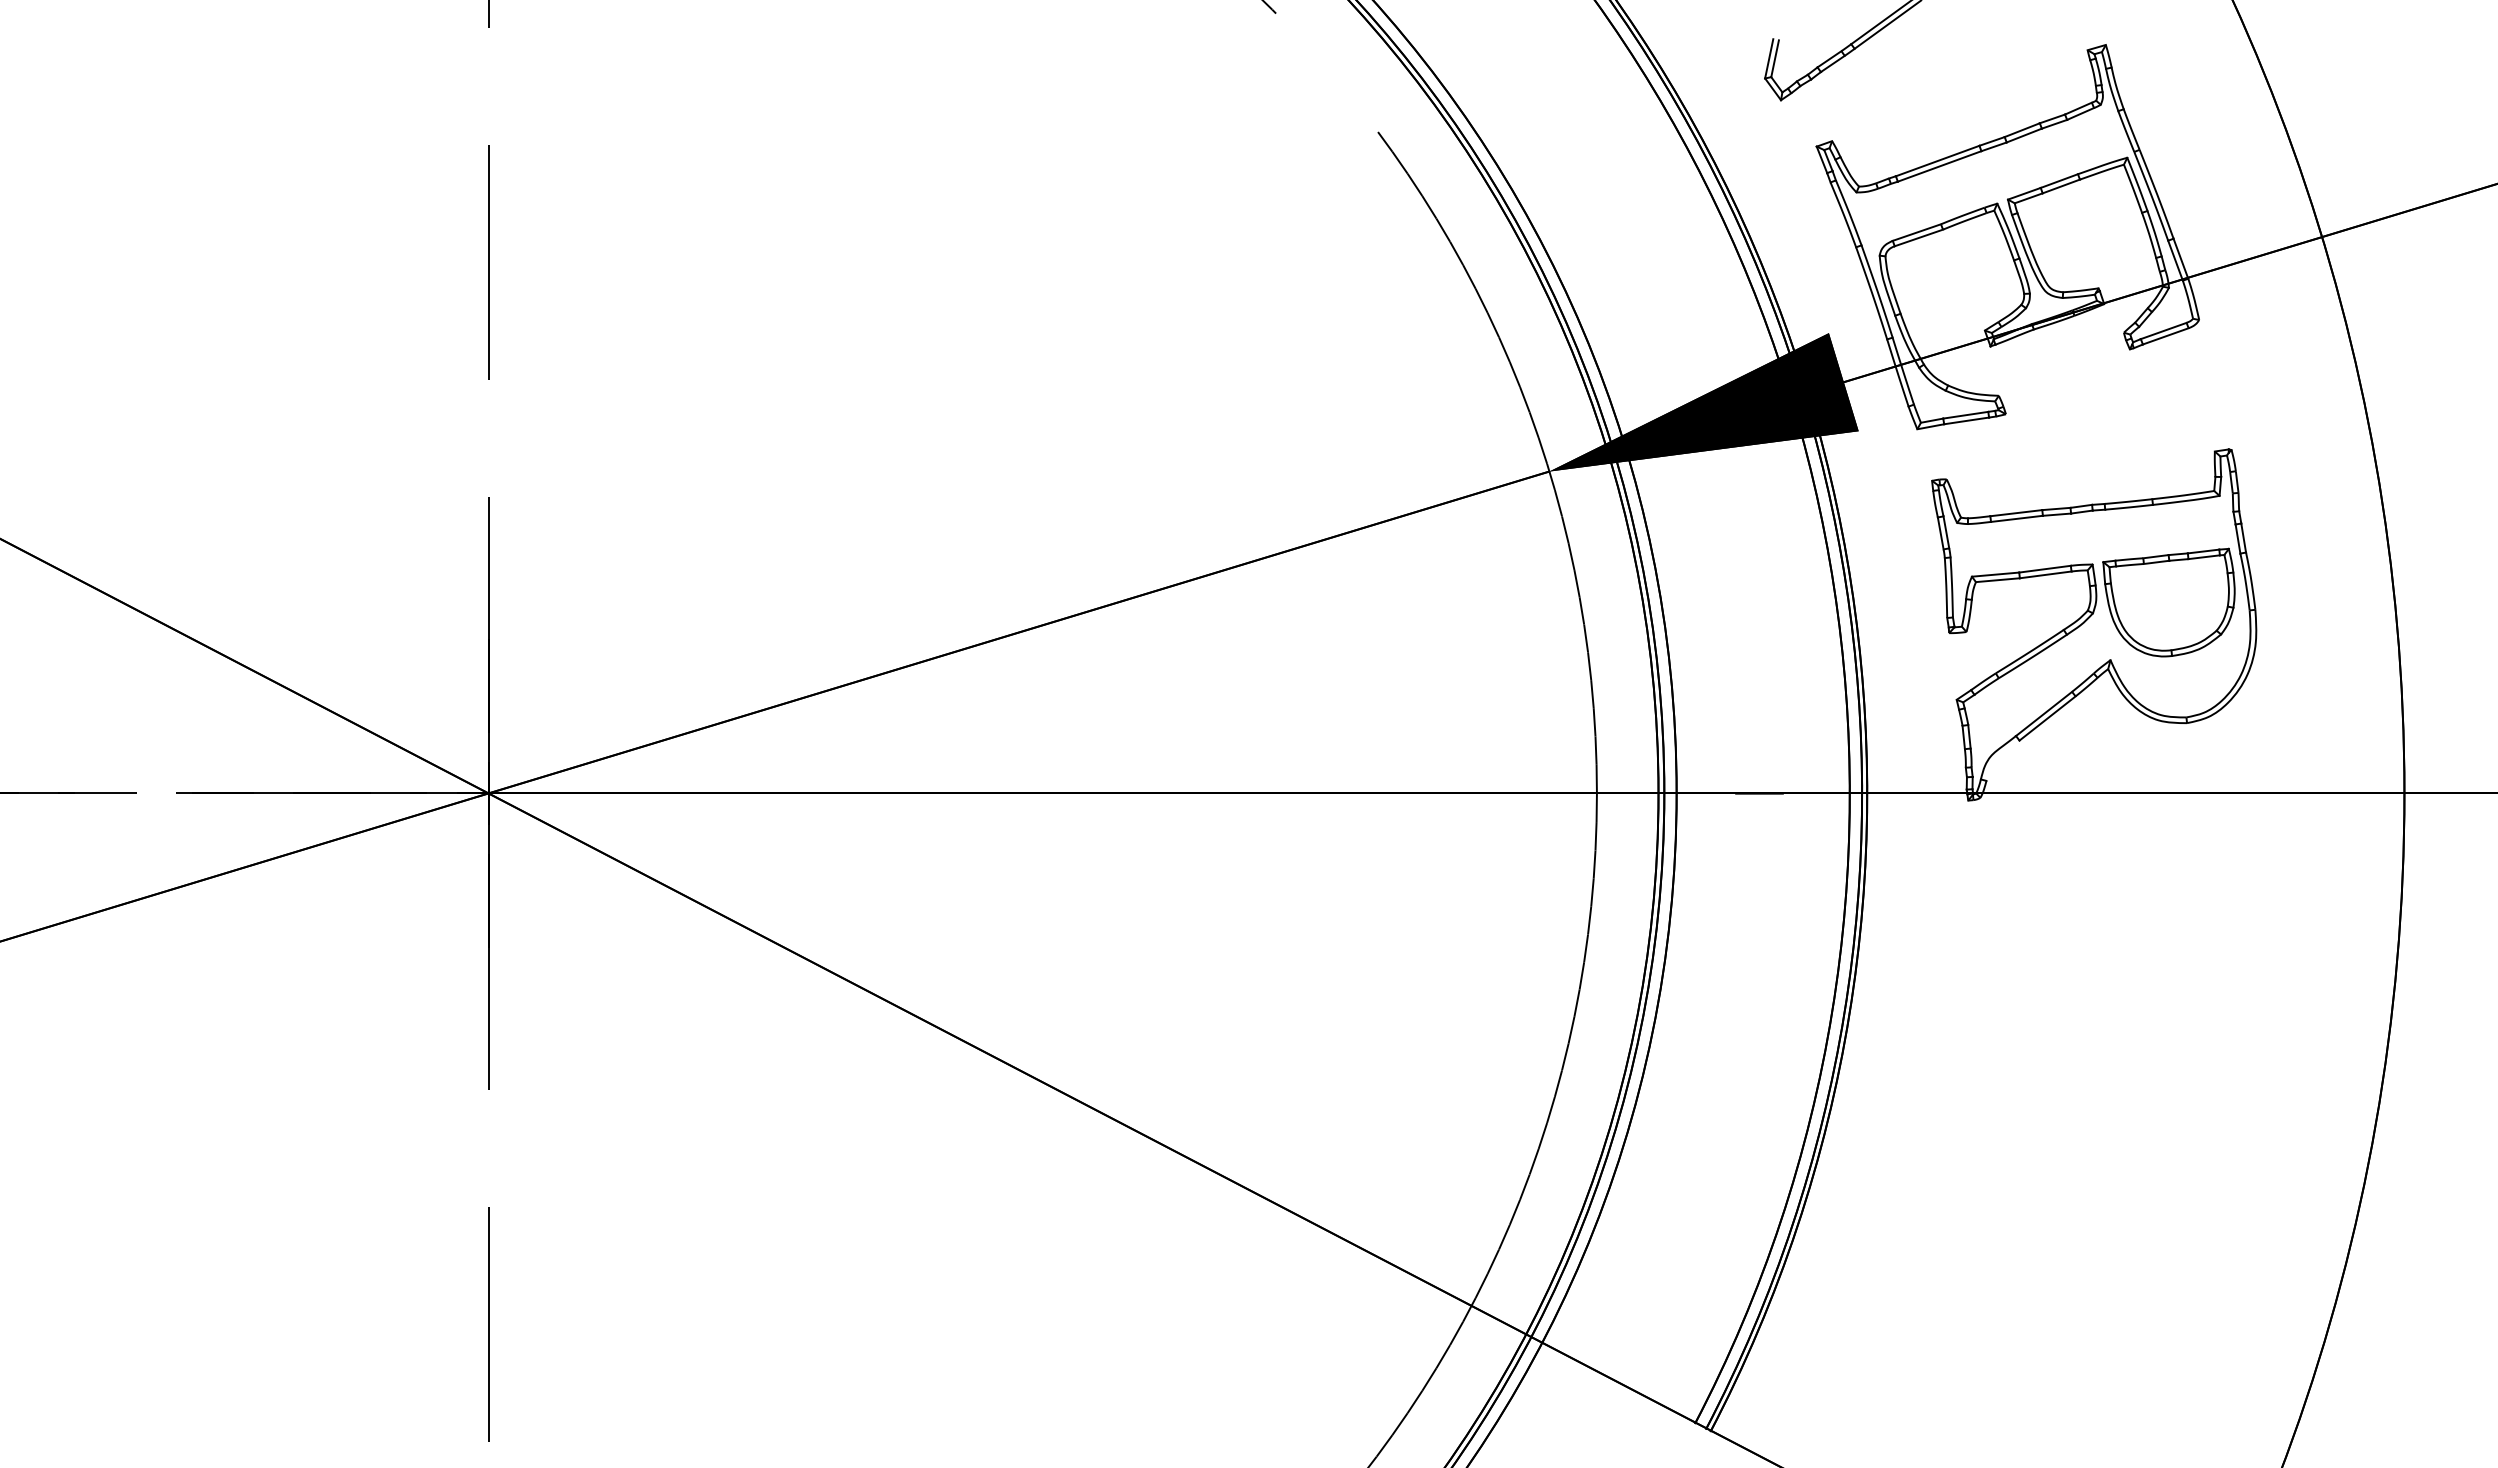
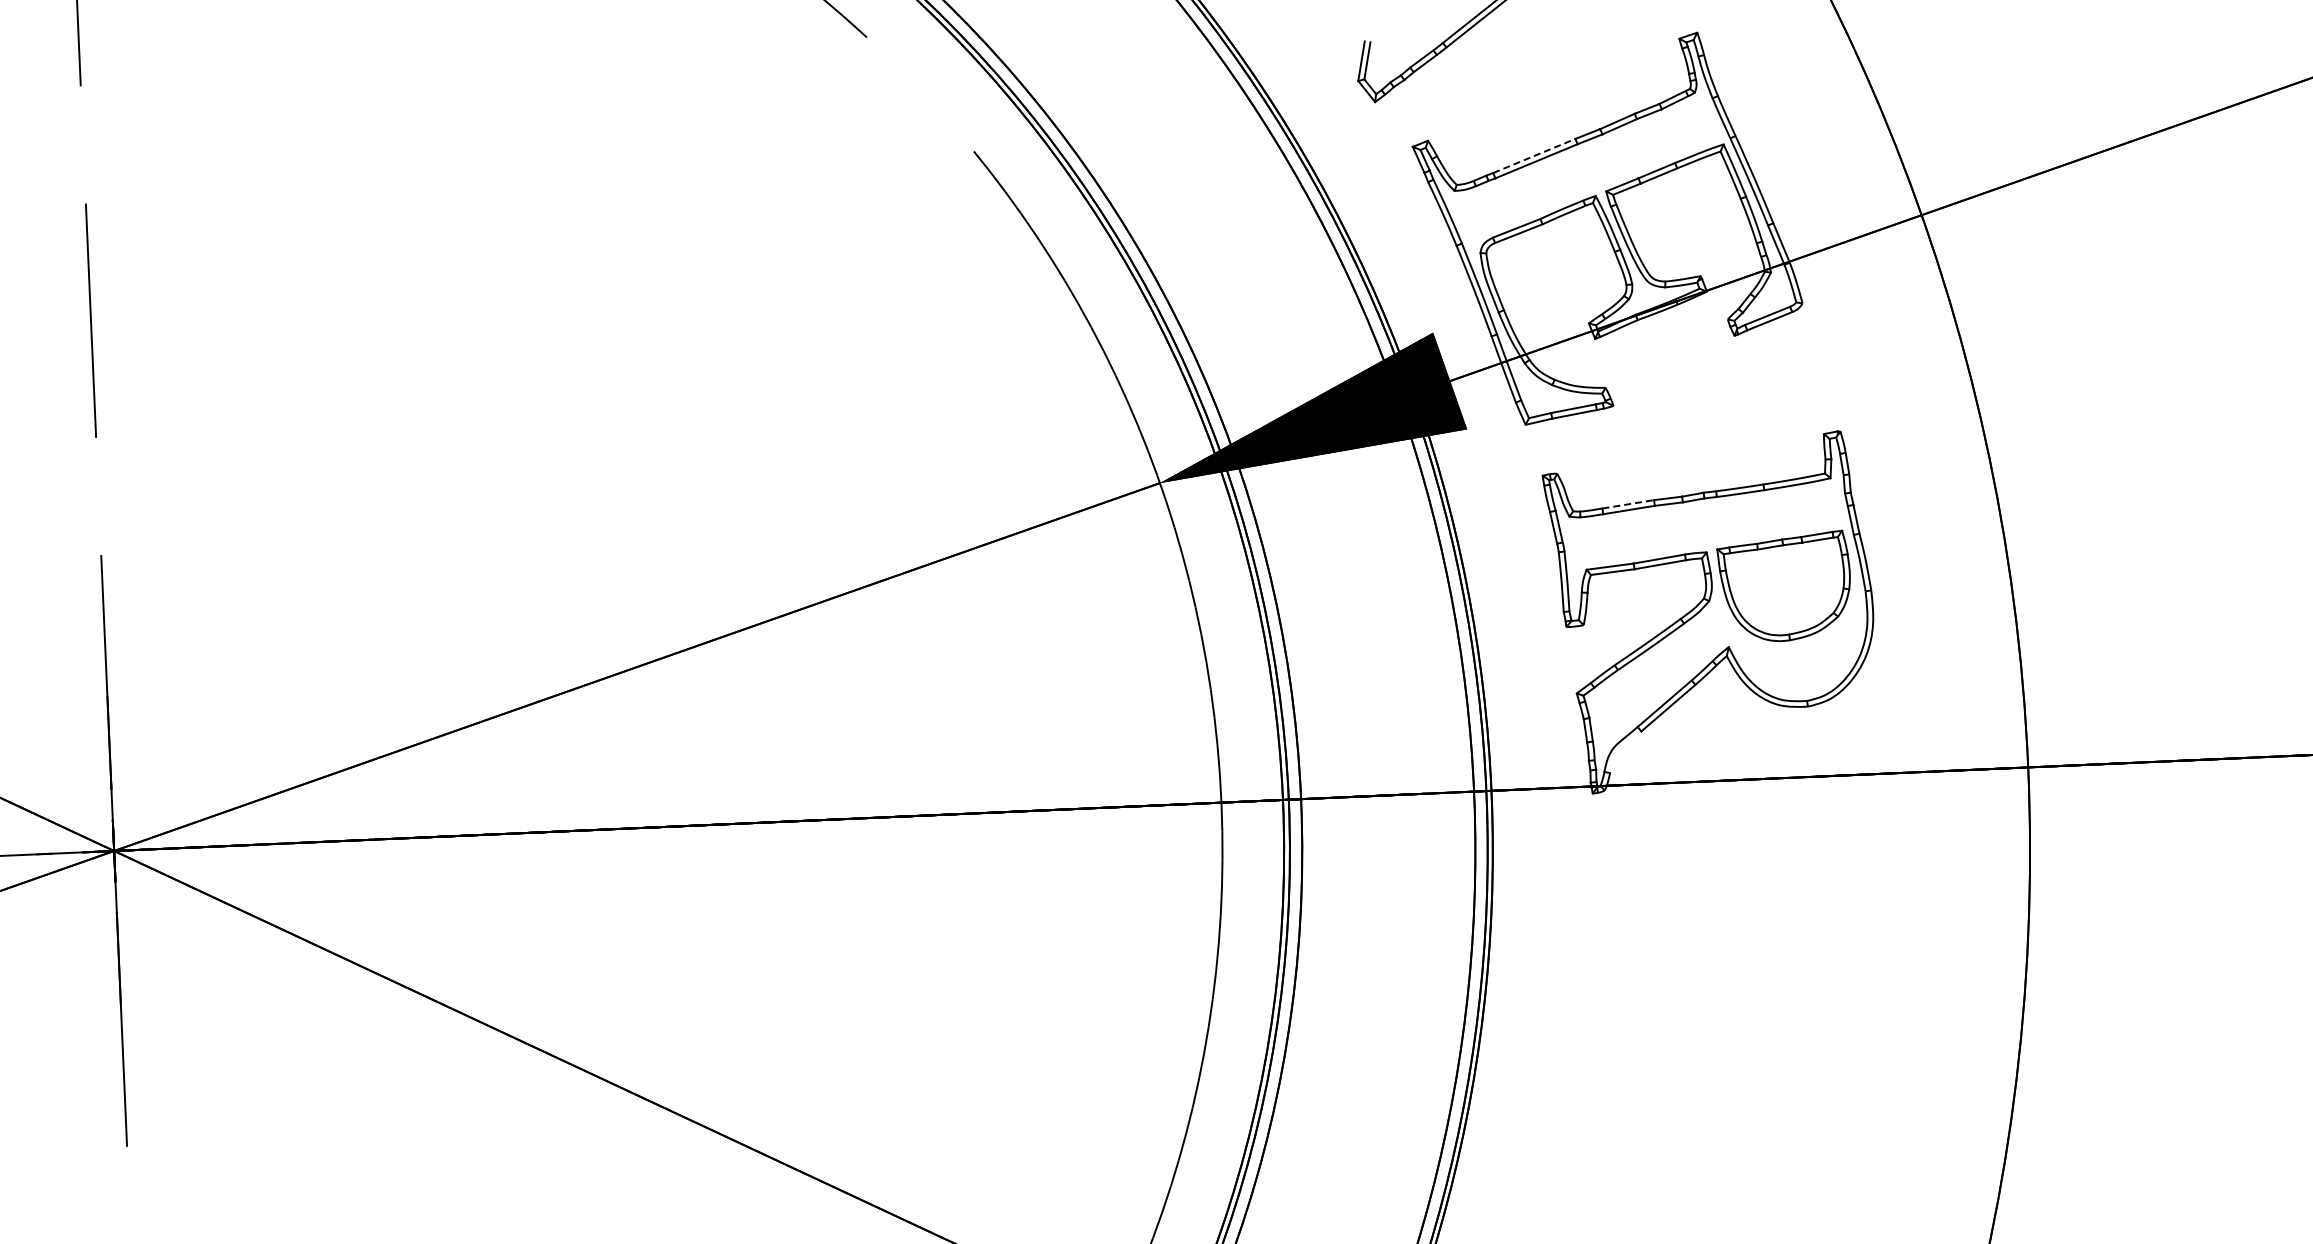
line: (1938, 160) -> (1535, 155), solid -> dashed
line: (2016, 513) -> (1628, 504), solid -> dashed

